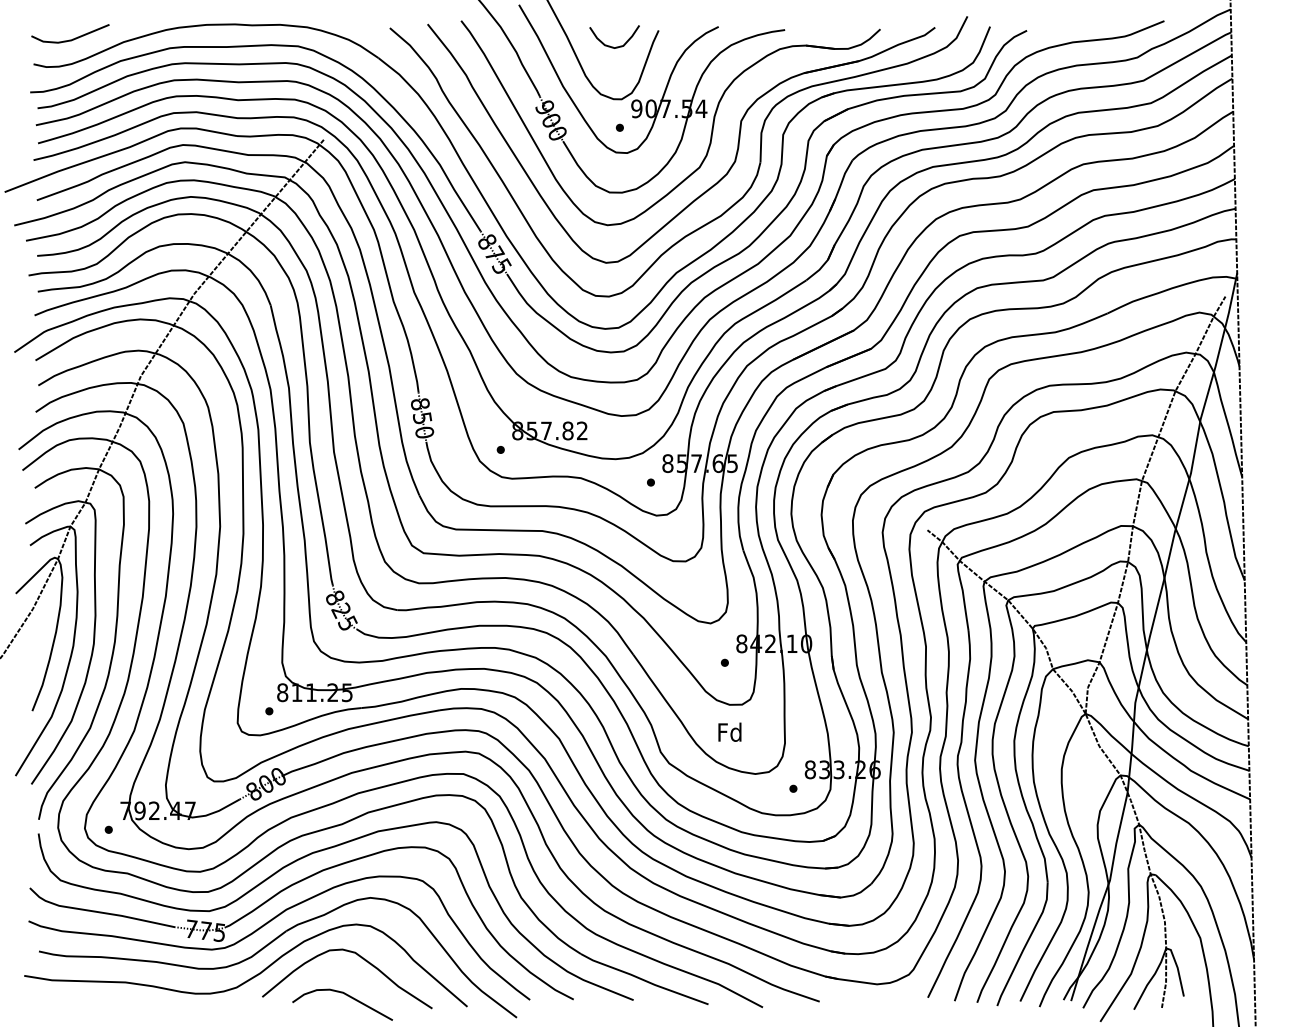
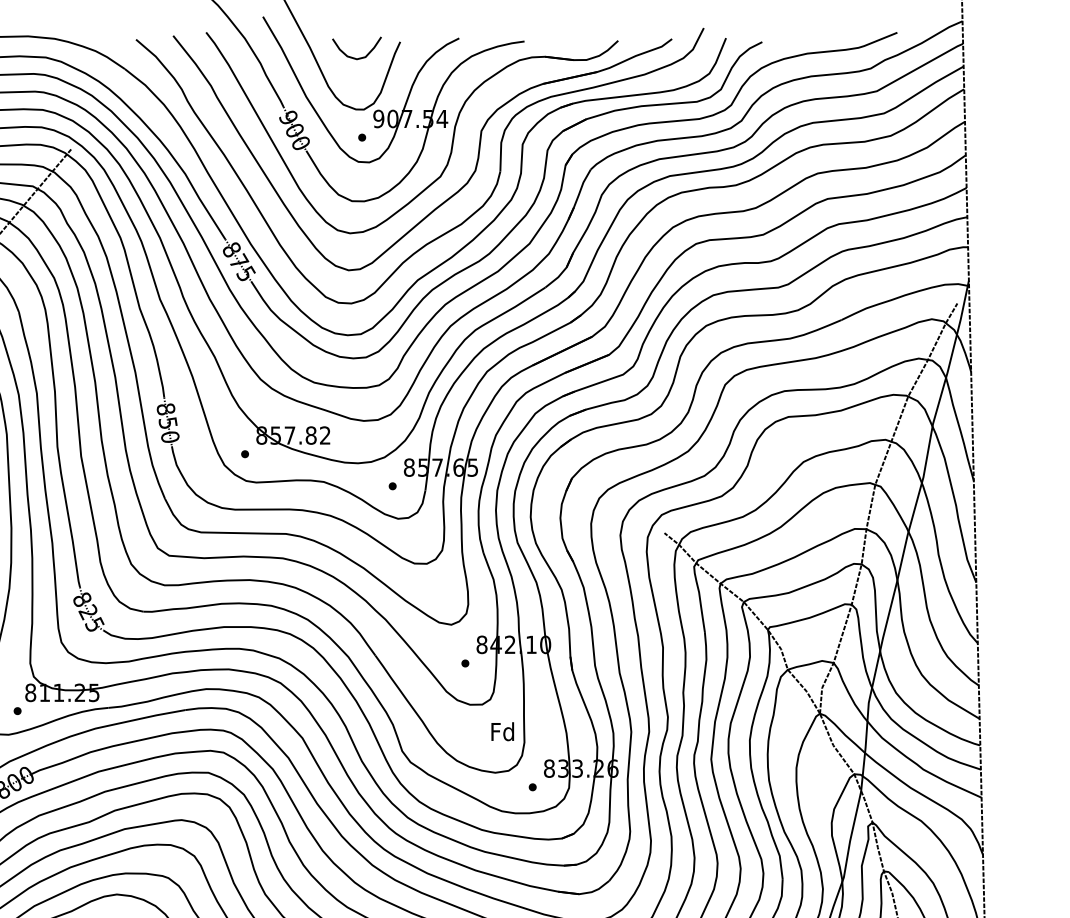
text: (729, 731) -> (502, 730), moved

